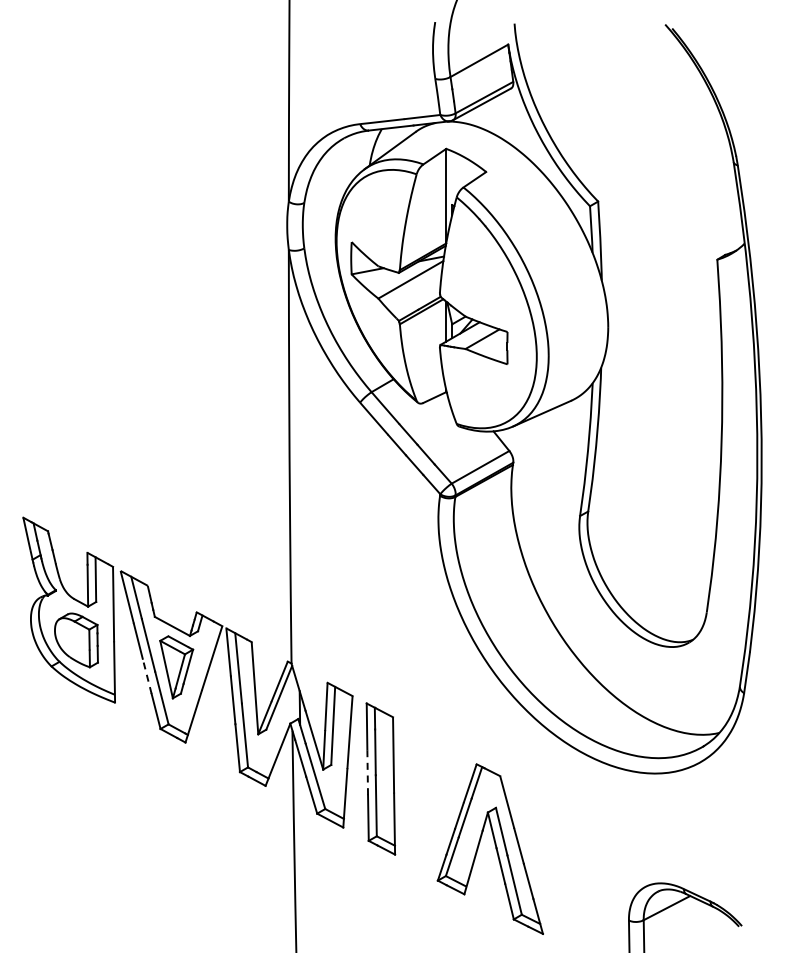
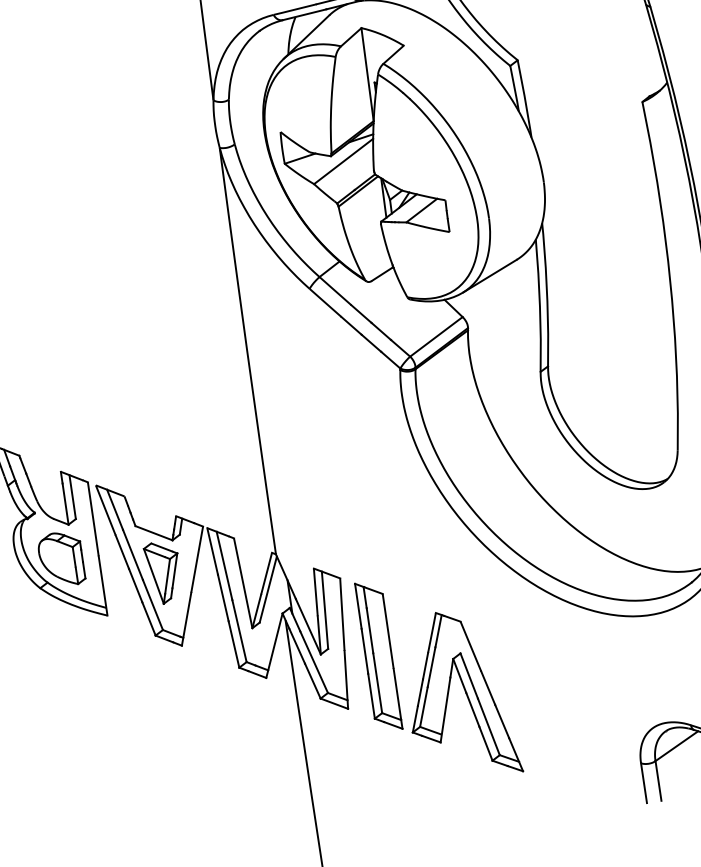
line: (147, 675) -> (135, 584), dashed -> solid
line: (367, 772) -> (364, 651), dashed -> solid
part: (489, 848) -> (459, 694), moved

